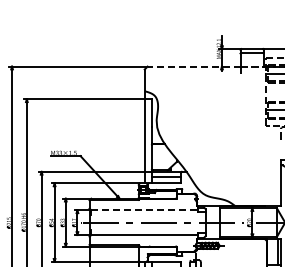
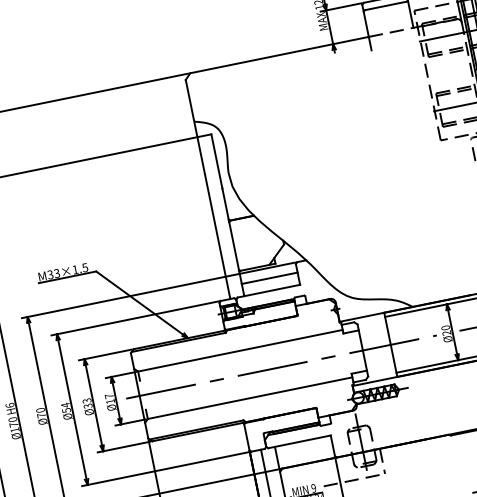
line: (193, 66) -> (278, 55), dashed -> solid
line: (145, 210) -> (242, 350), dashed -> solid

